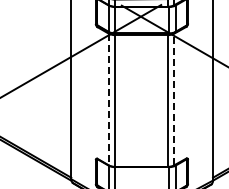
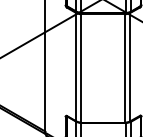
line: (108, 99) -> (76, 67), dashed -> solid
line: (174, 99) -> (130, 67), dashed -> solid

